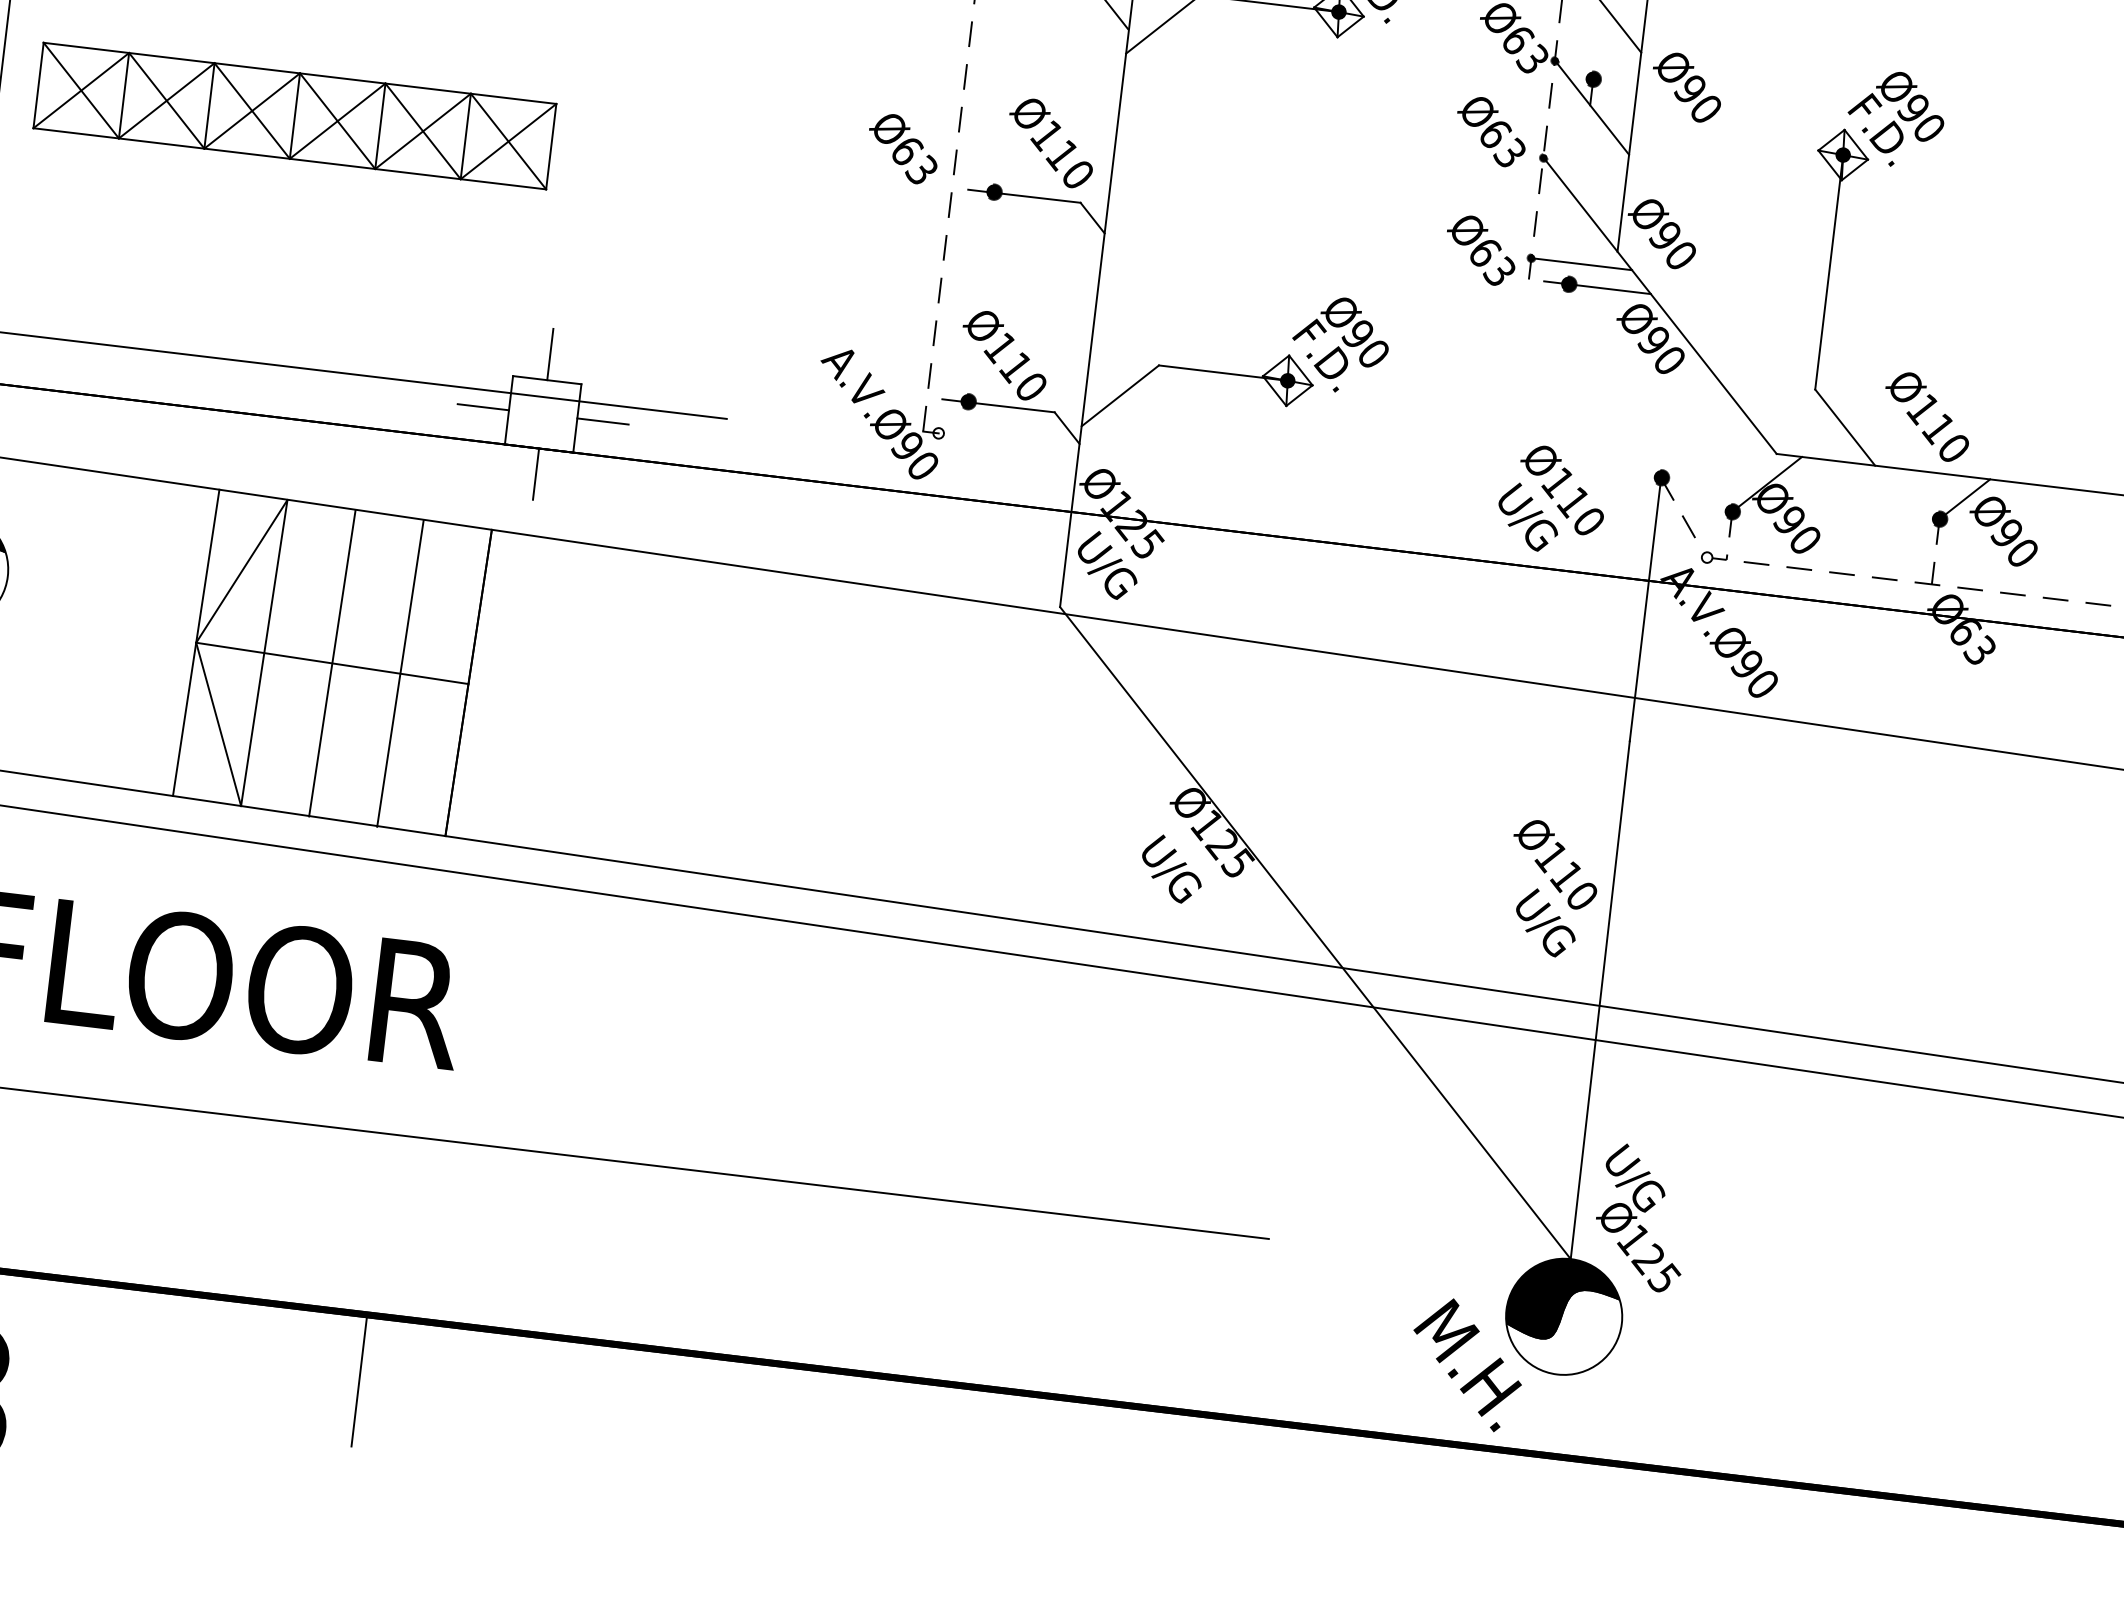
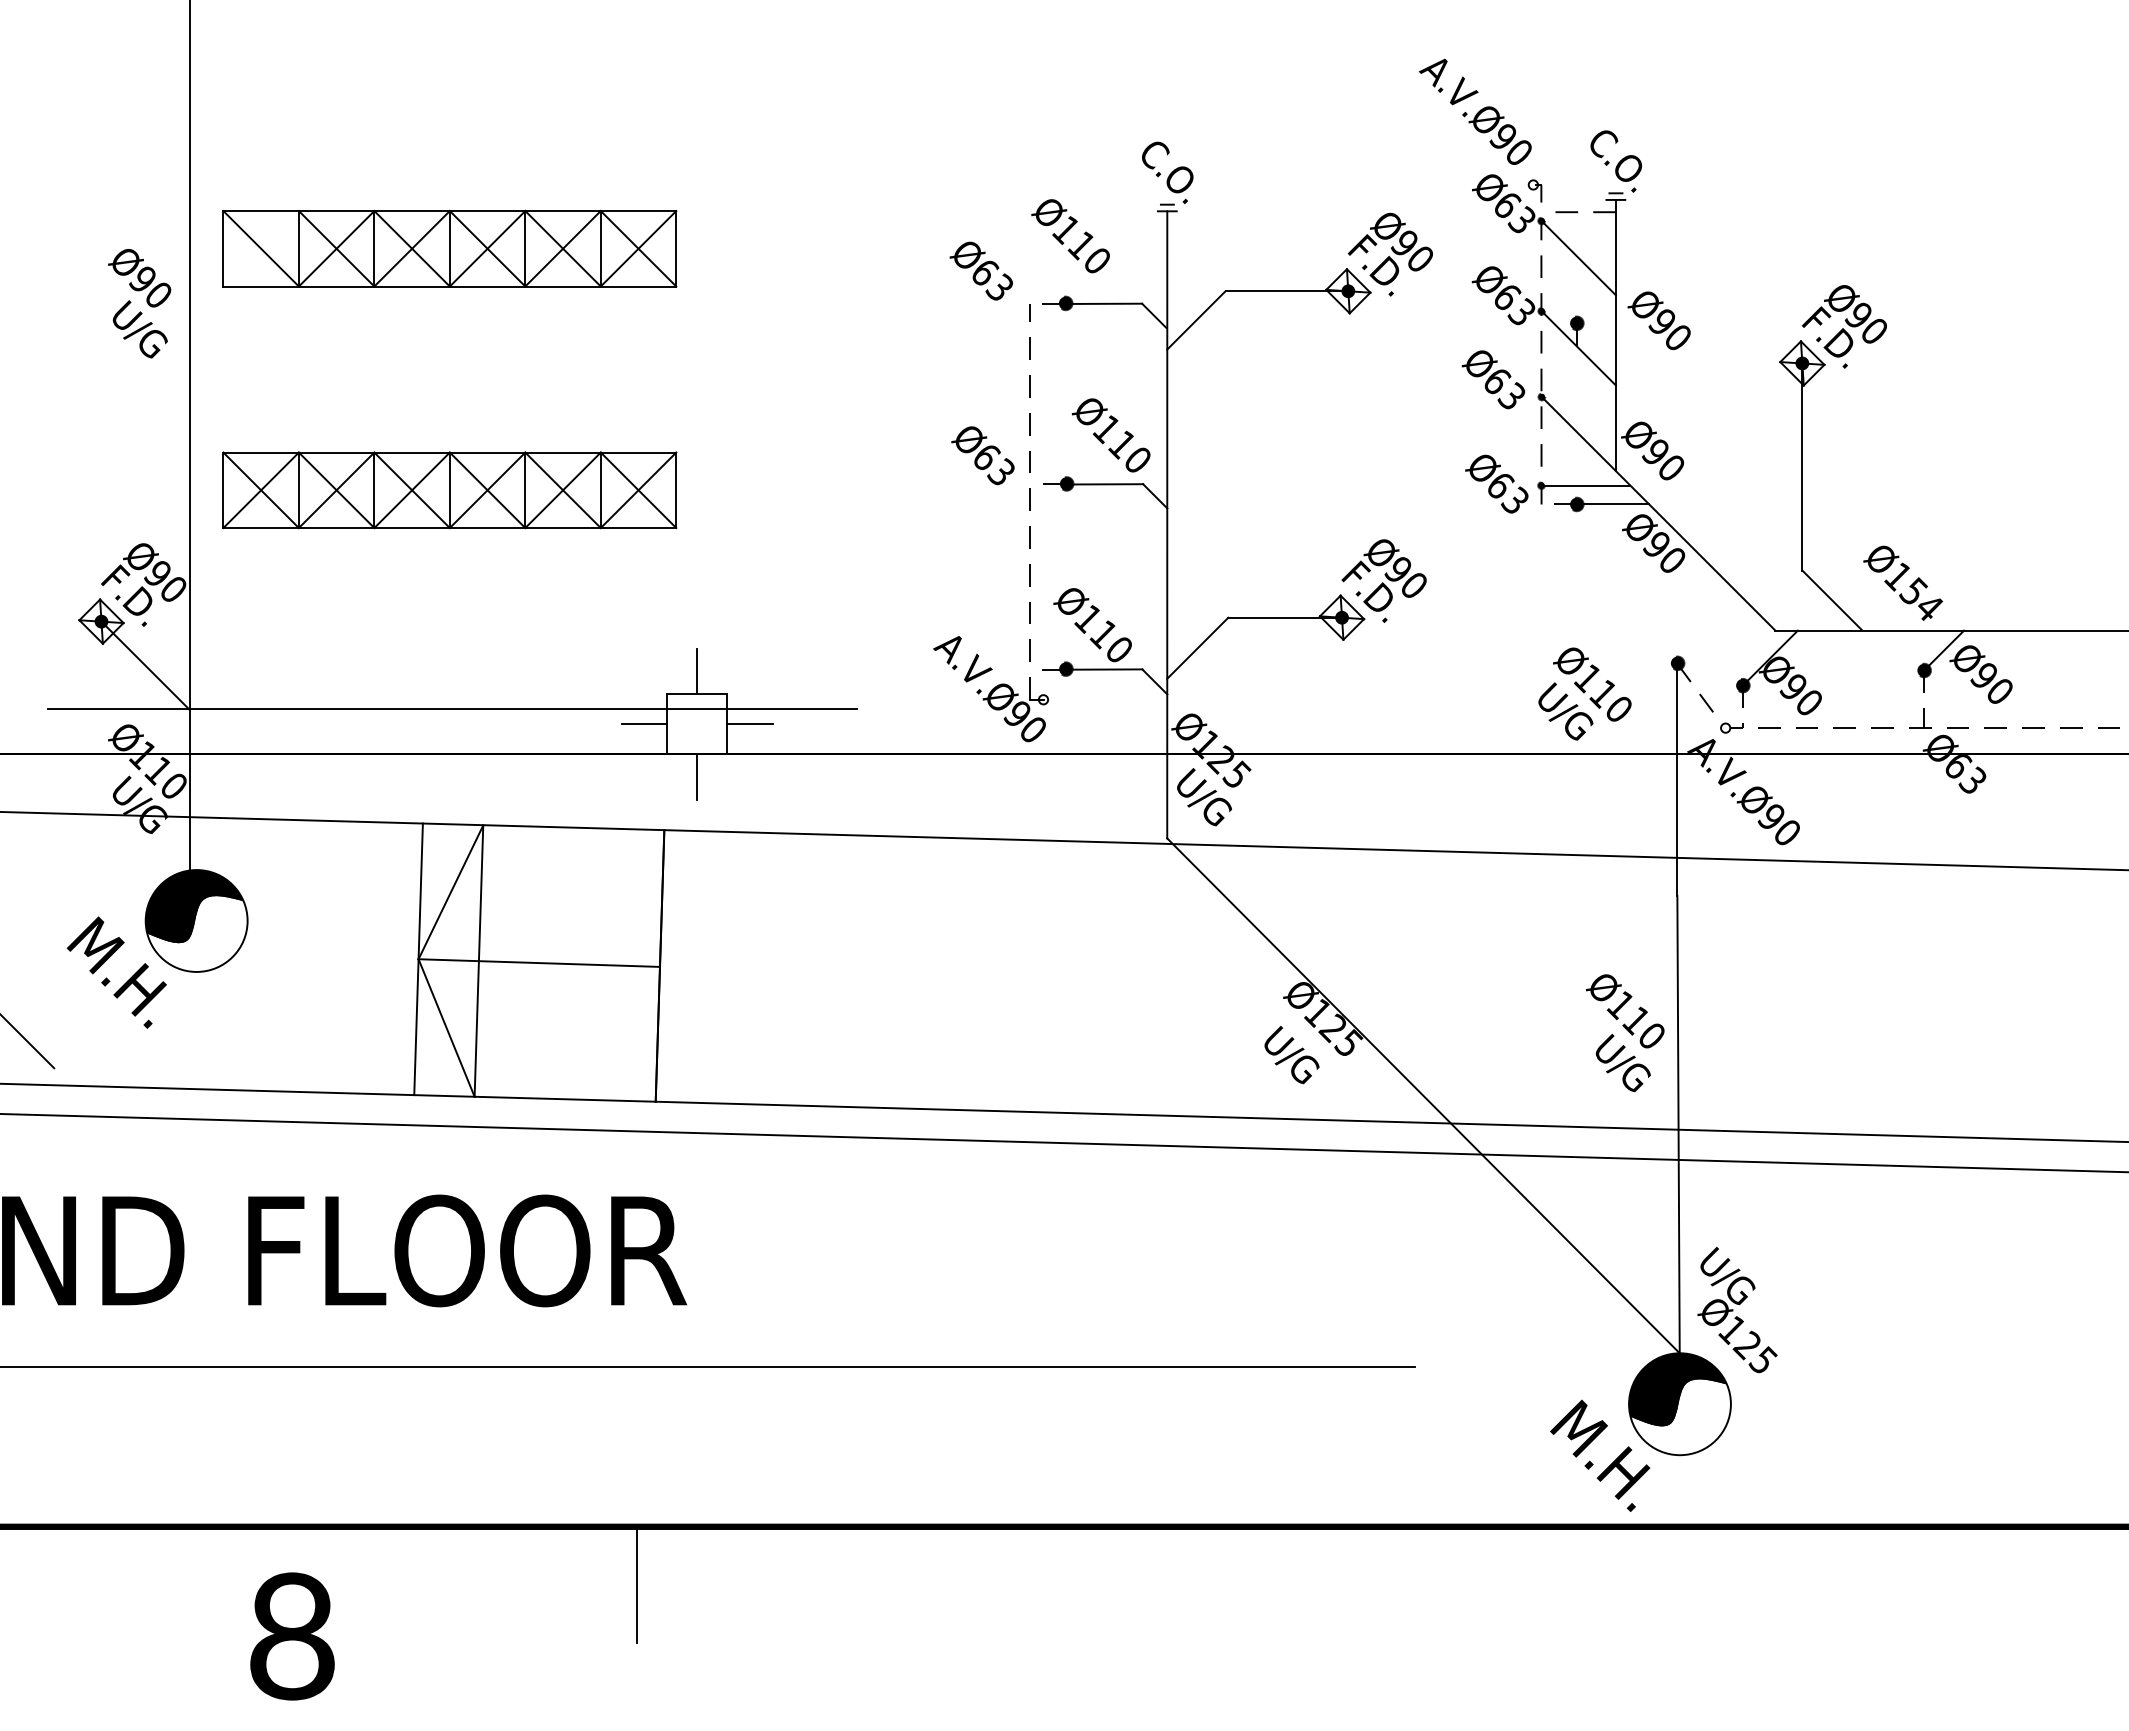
text: (1946, 437) -> (1921, 598), Ø110 -> Ø154
line: (331, 662) -> (538, 962), removed
line: (400, 673) -> (599, 964), removed

